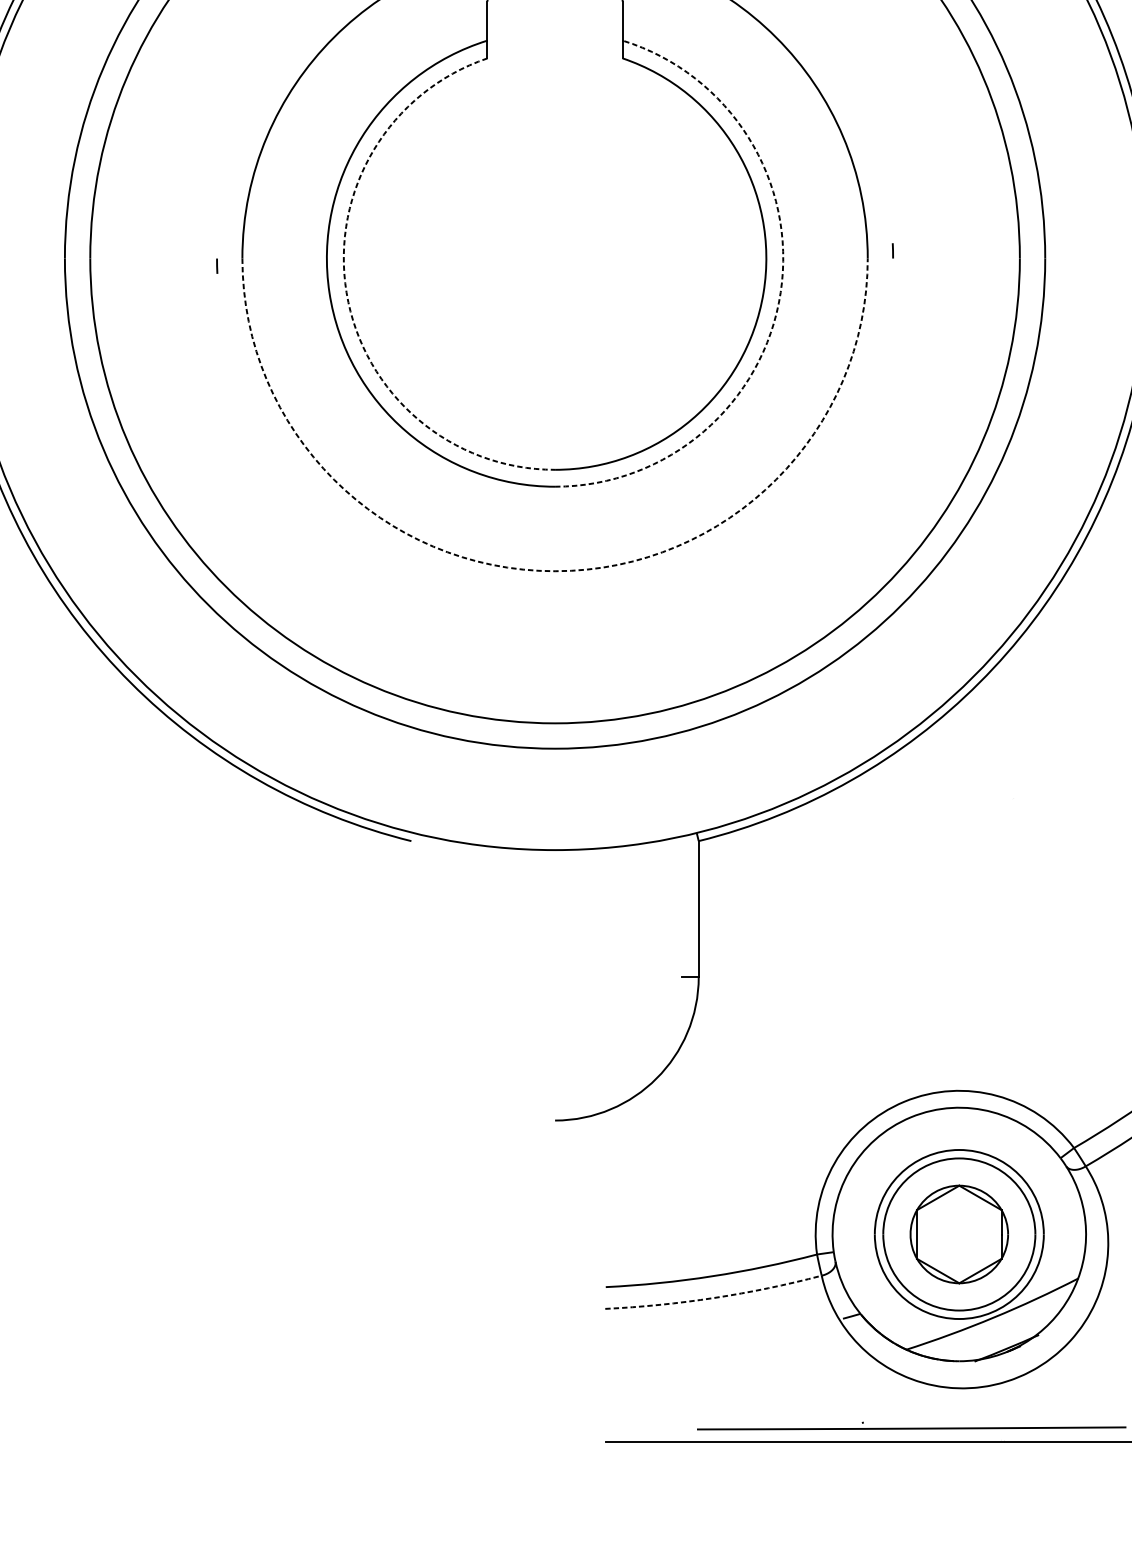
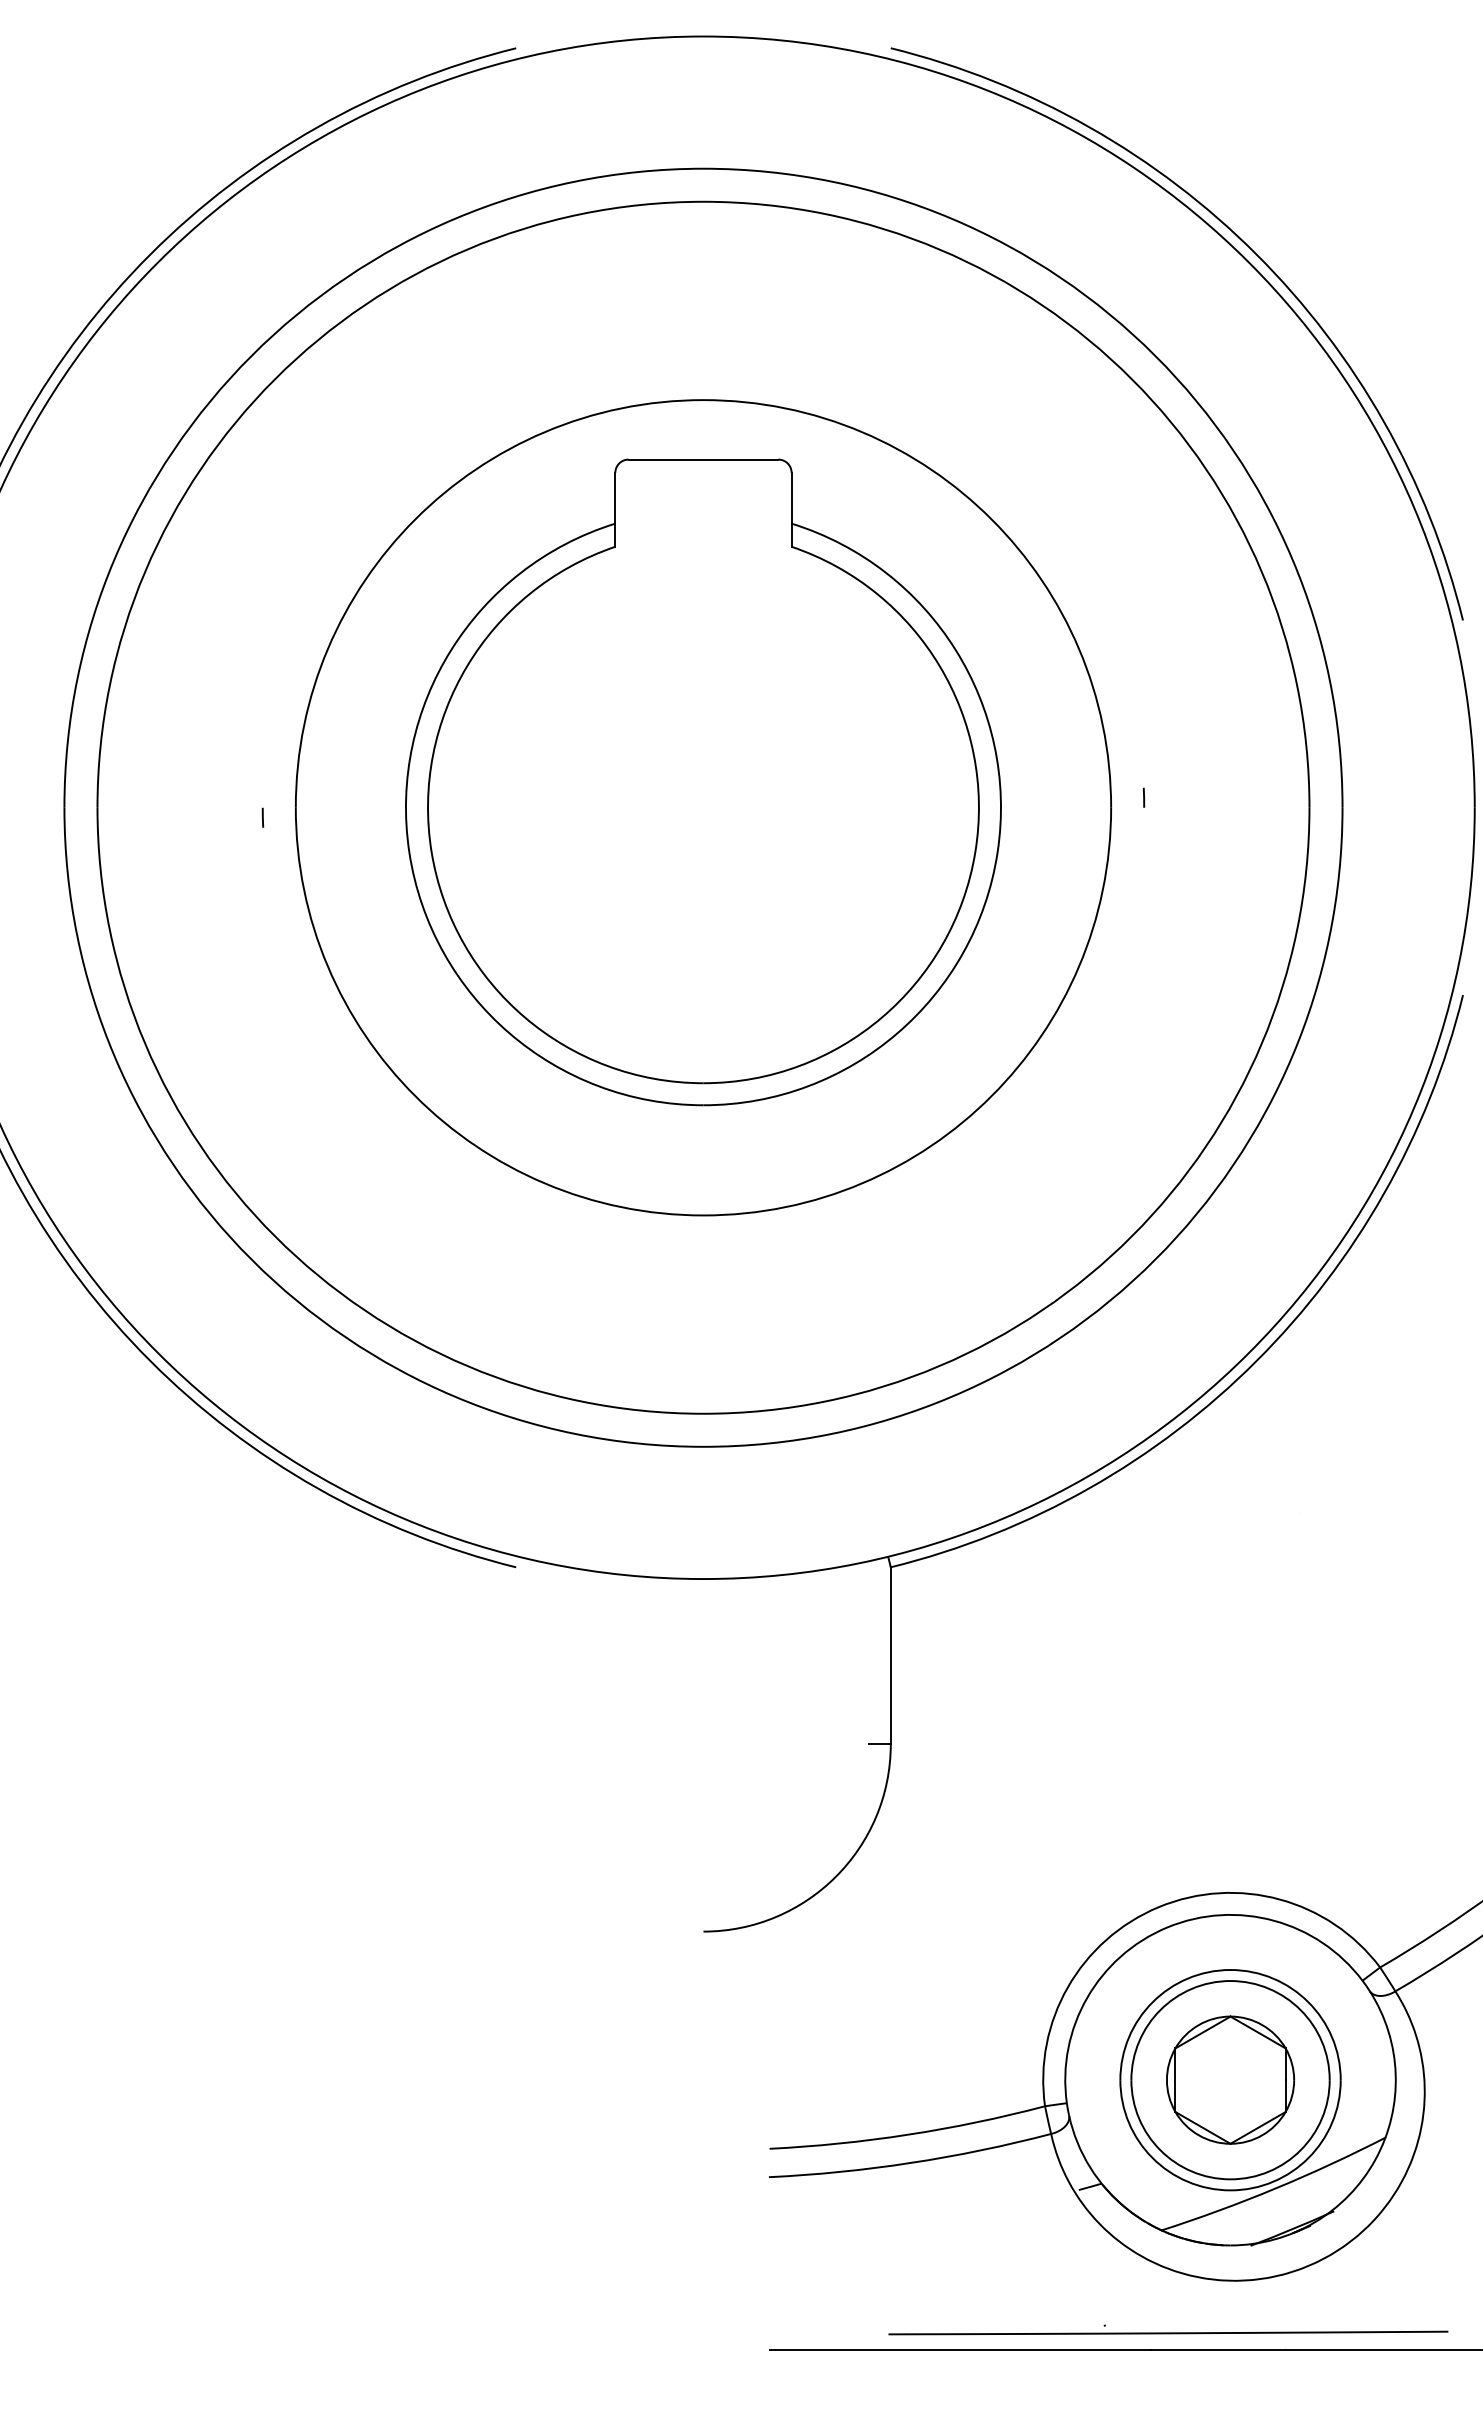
arc: (346, 292) -> (431, 852), dashed -> solid
arc: (780, 292) -> (997, 852), dashed -> solid
arc: (555, 571) -> (703, 1215), dashed -> solid
arc: (714, 1297) -> (911, 2162), dashed -> solid

